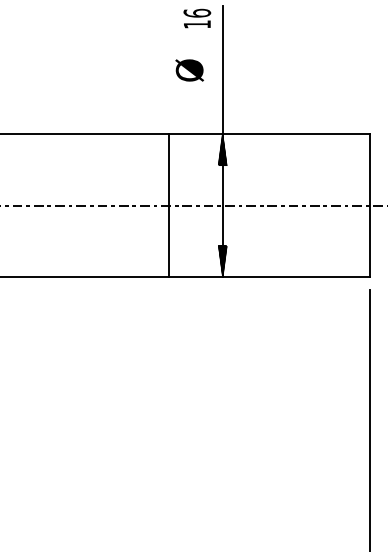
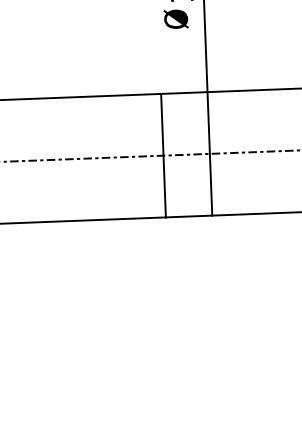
text: (189, 70) -> (175, 19), moved
hatch: (222, 149) -> (207, 105), removed
hatch: (222, 261) -> (211, 202), removed

